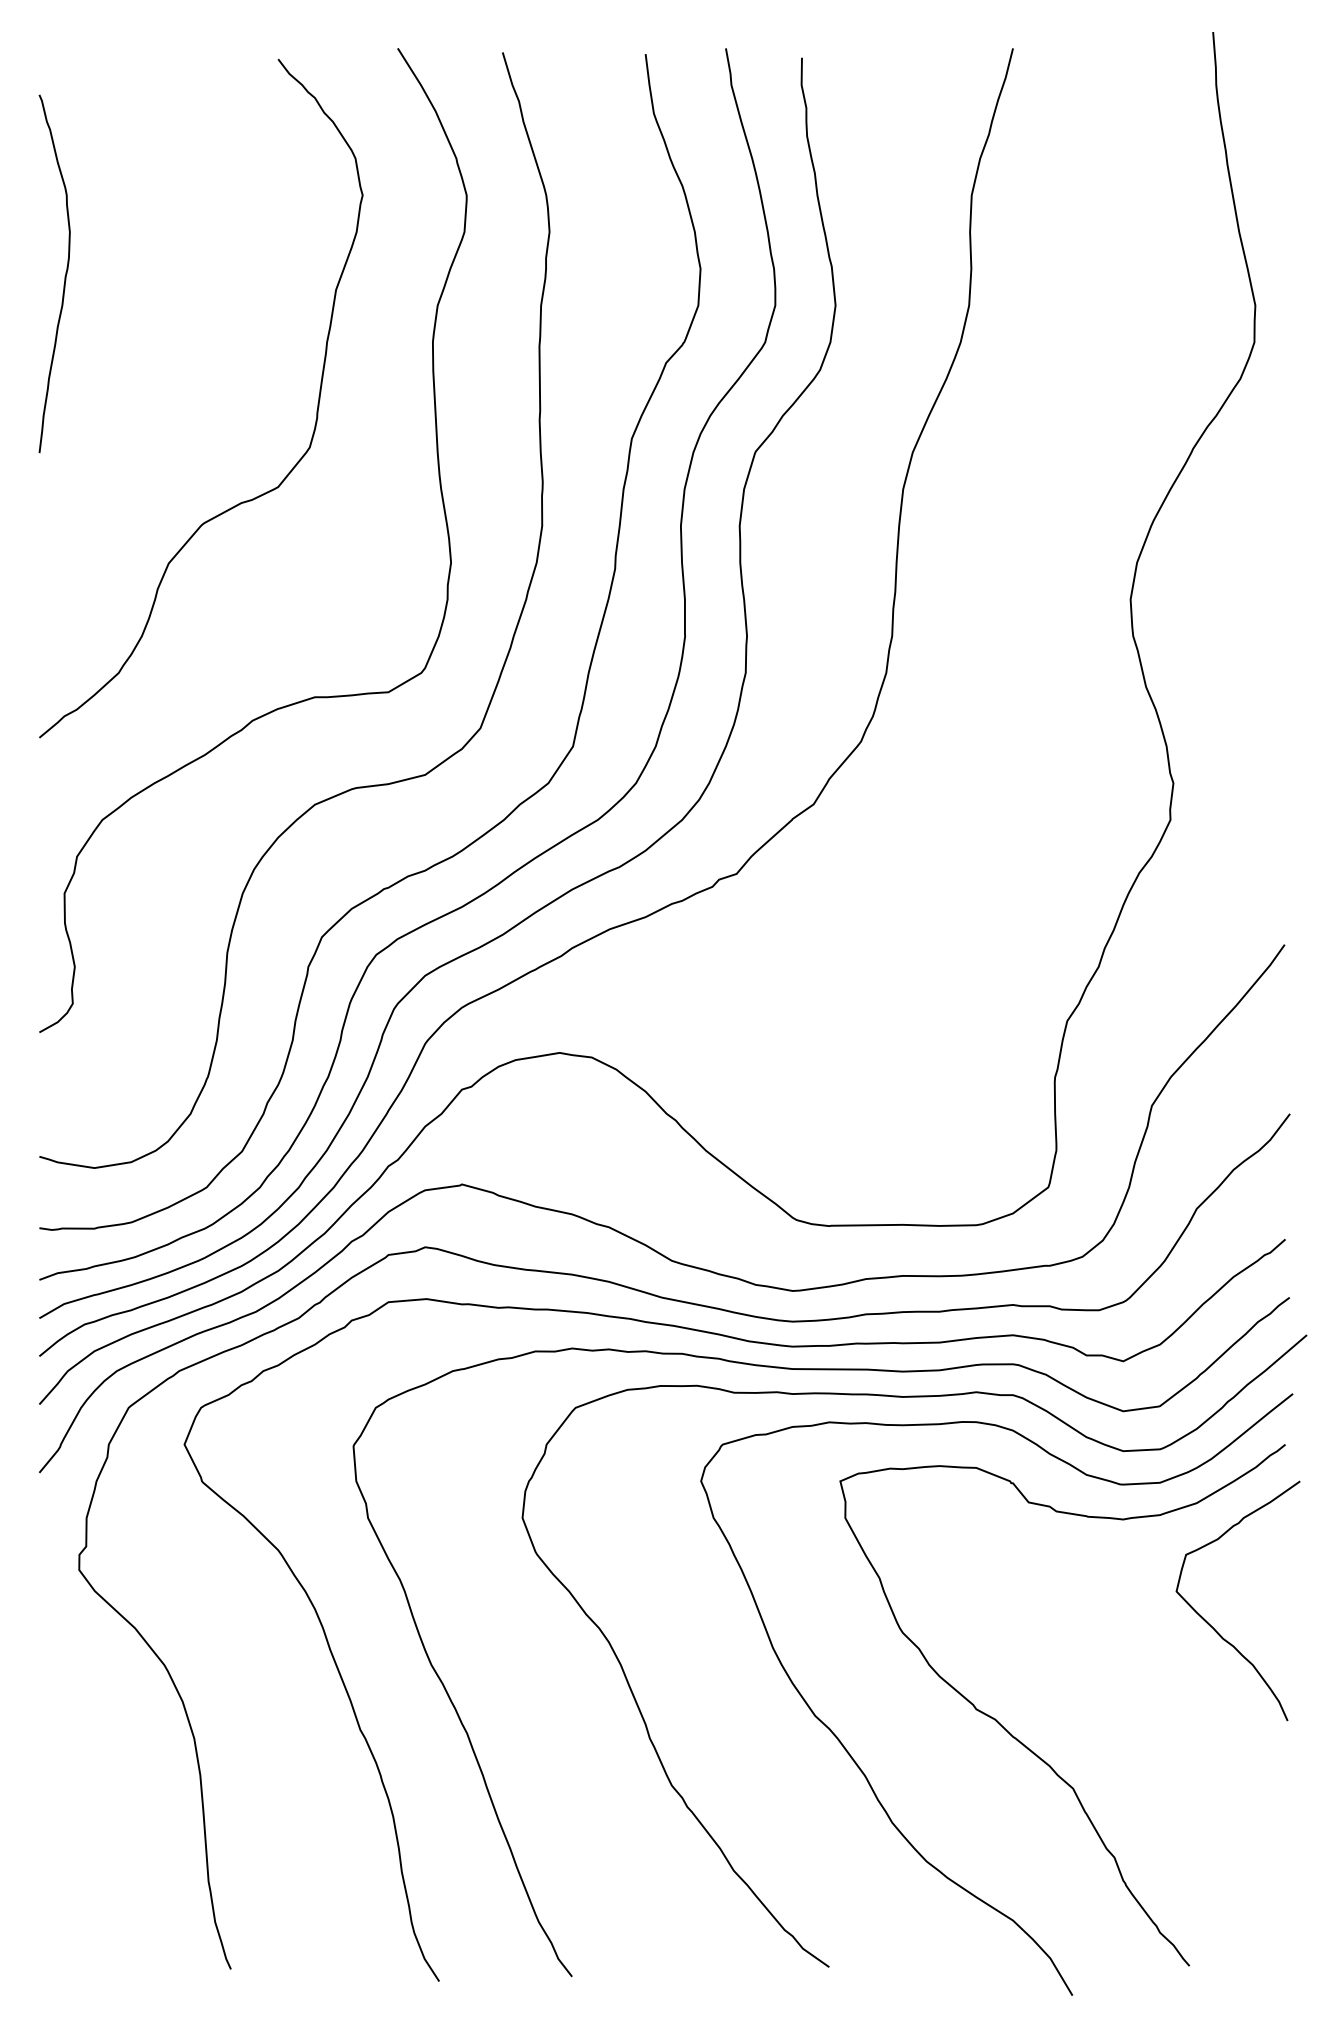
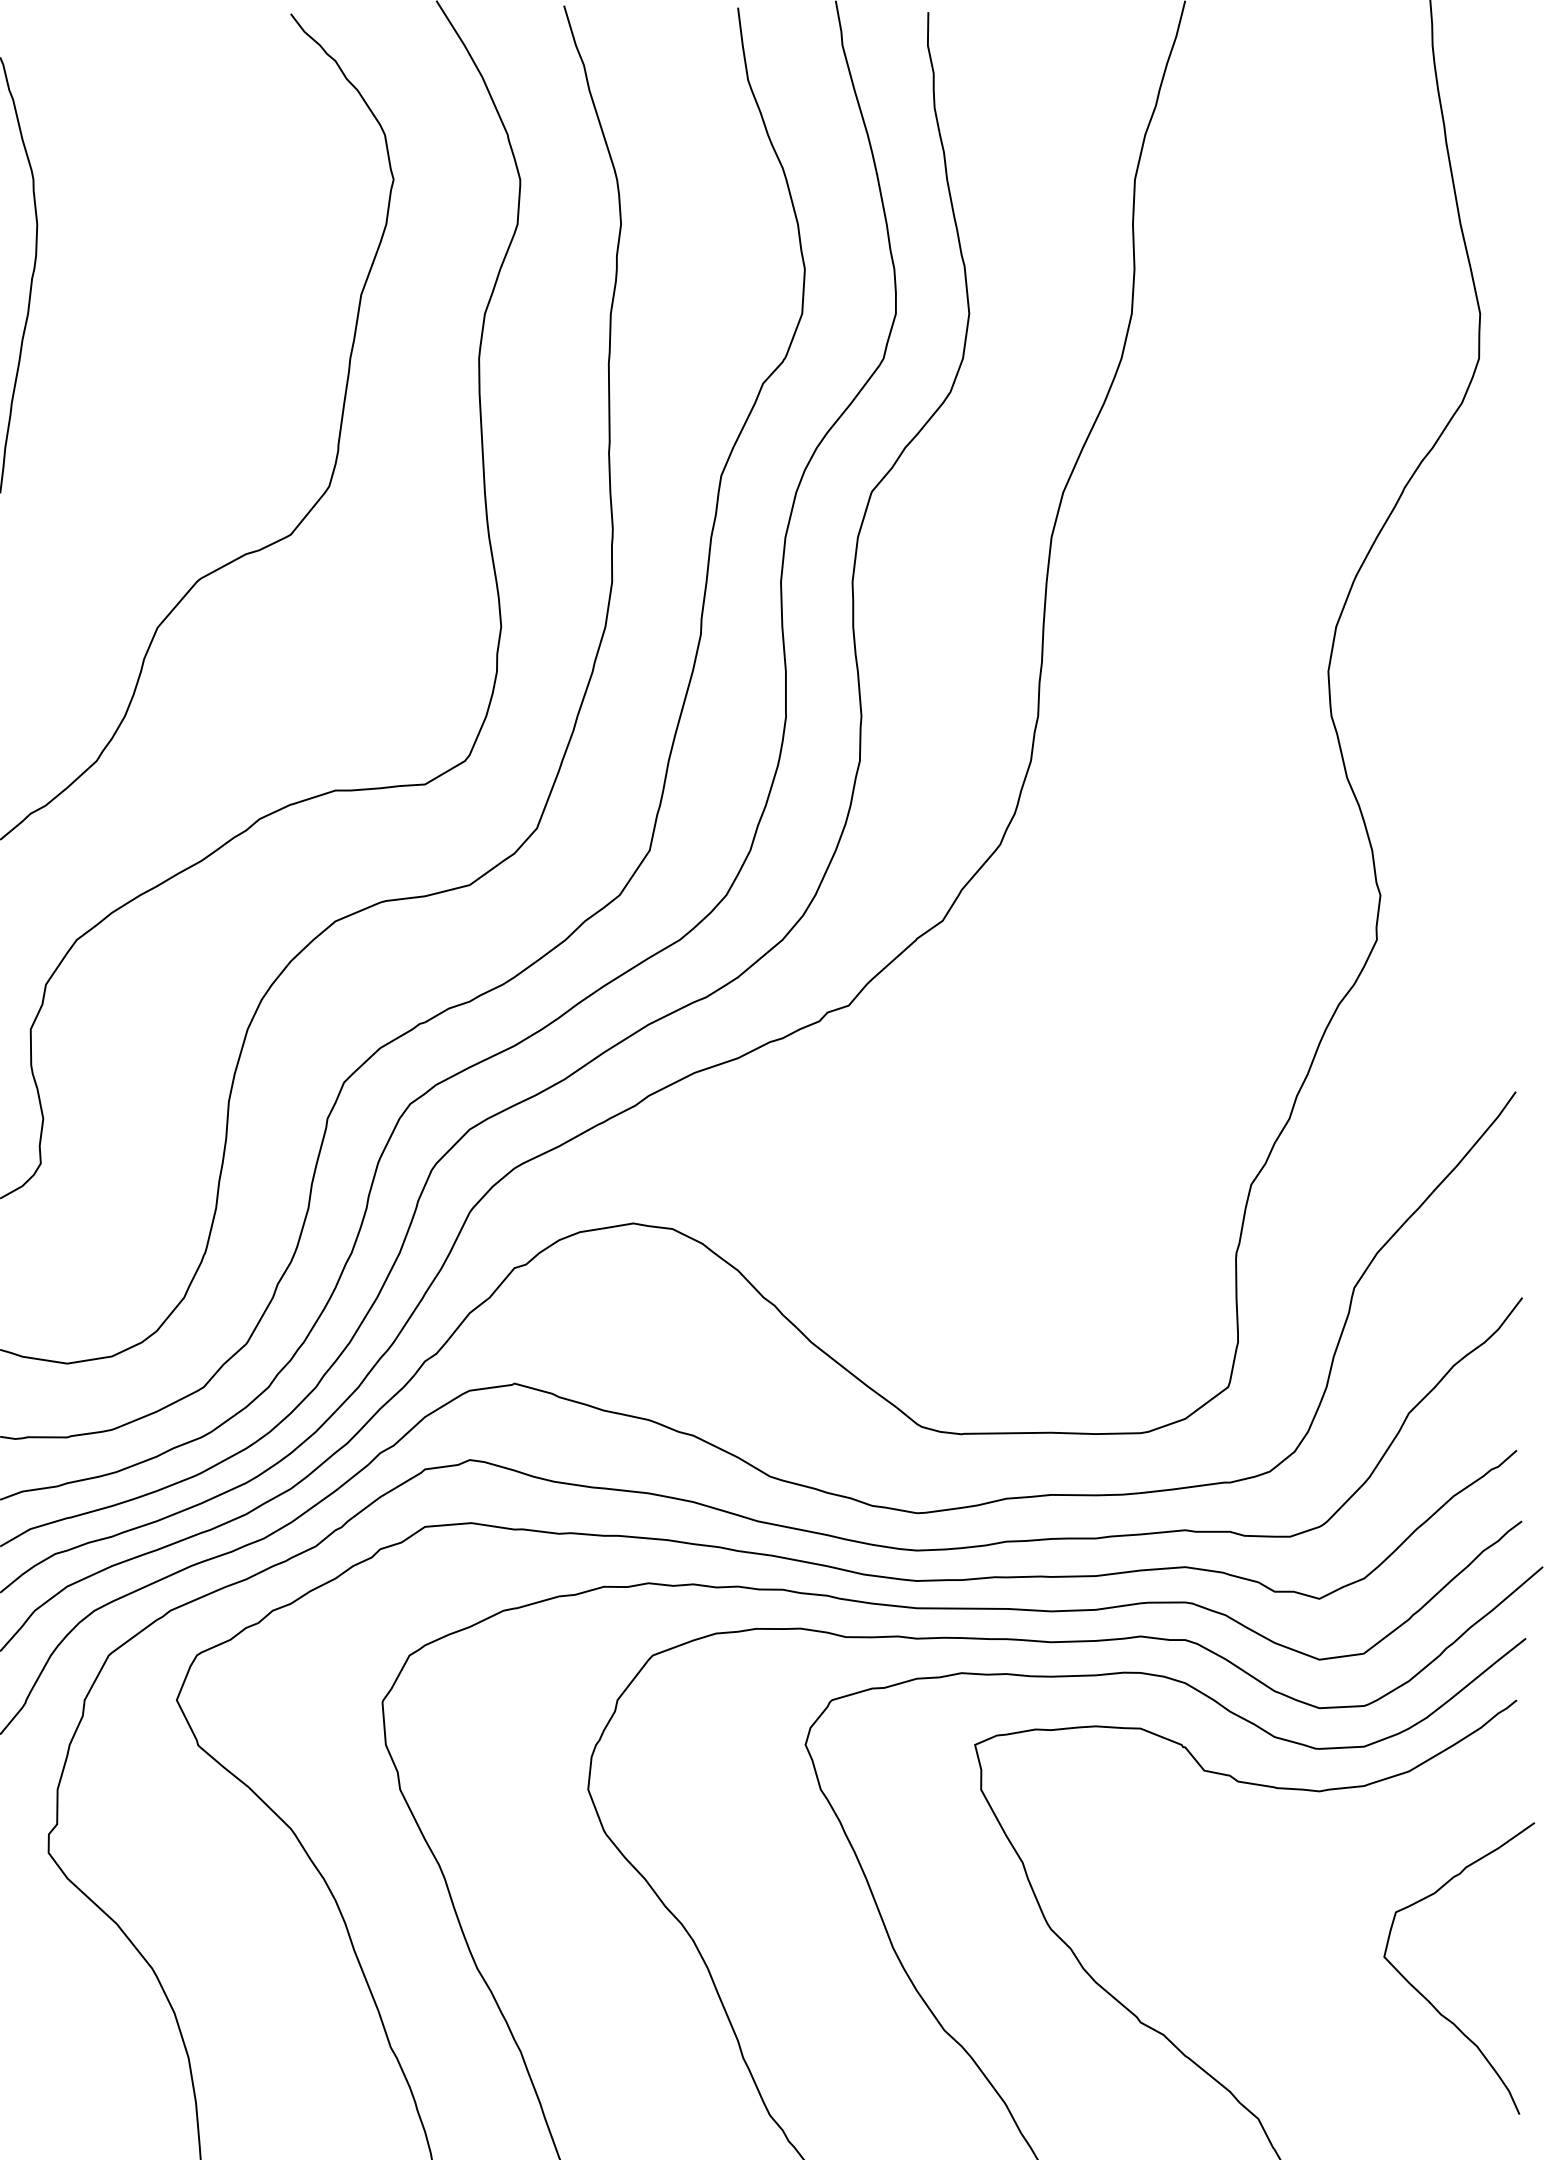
curve: (1211, 1625) -> (1426, 1998), moved

